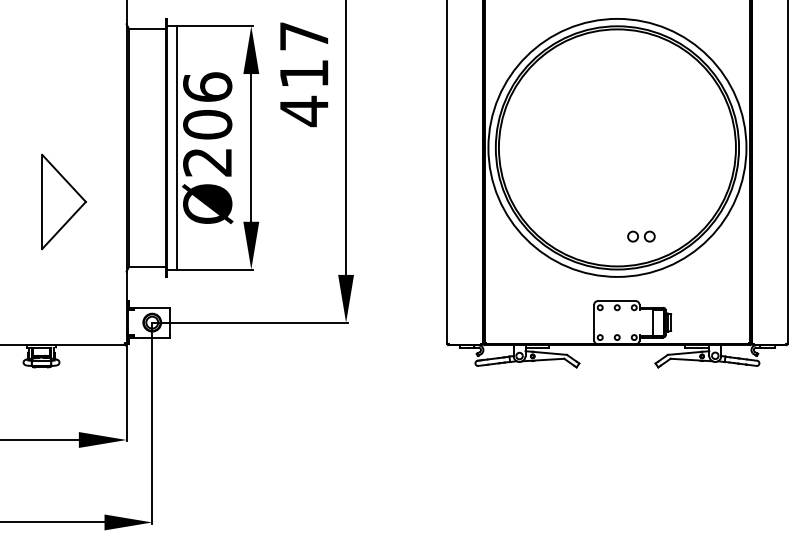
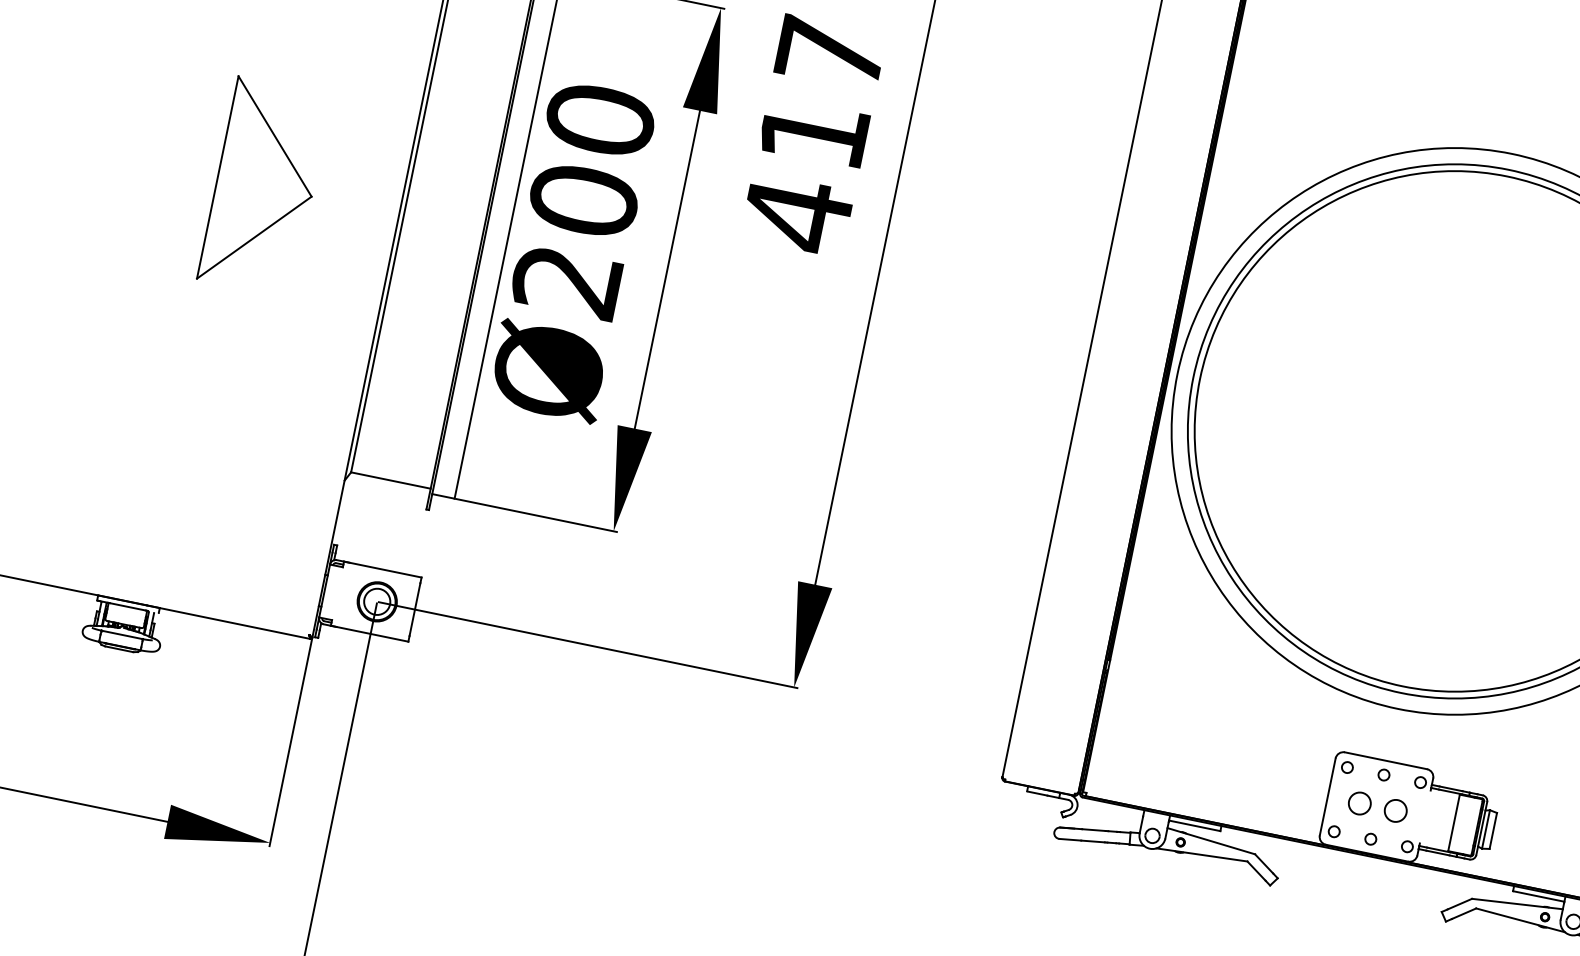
text: (207, 86) -> (600, 118), Ø206 -> Ø200
part: (63, 201) -> (263, 185), moved
part: (641, 236) -> (1377, 806), moved

